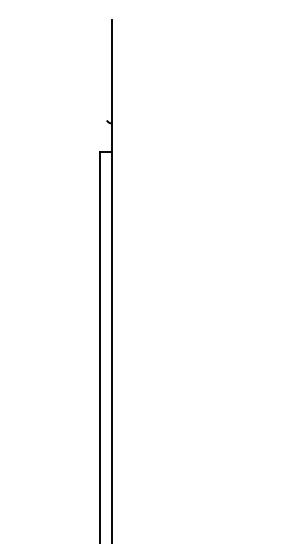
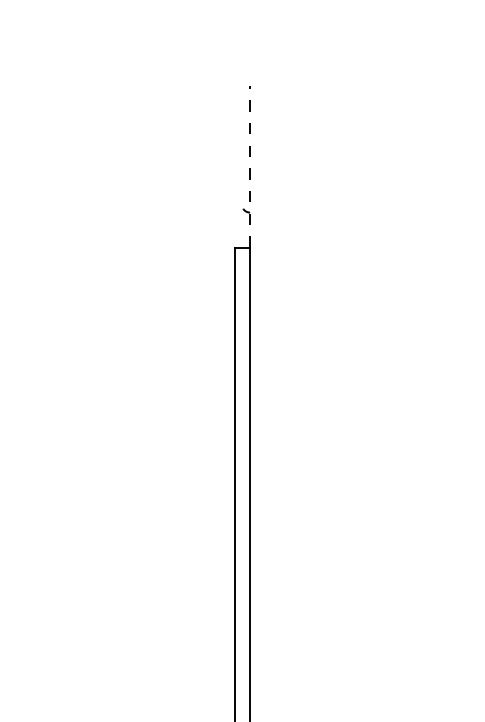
line: (112, 85) -> (250, 166), solid -> dashed

